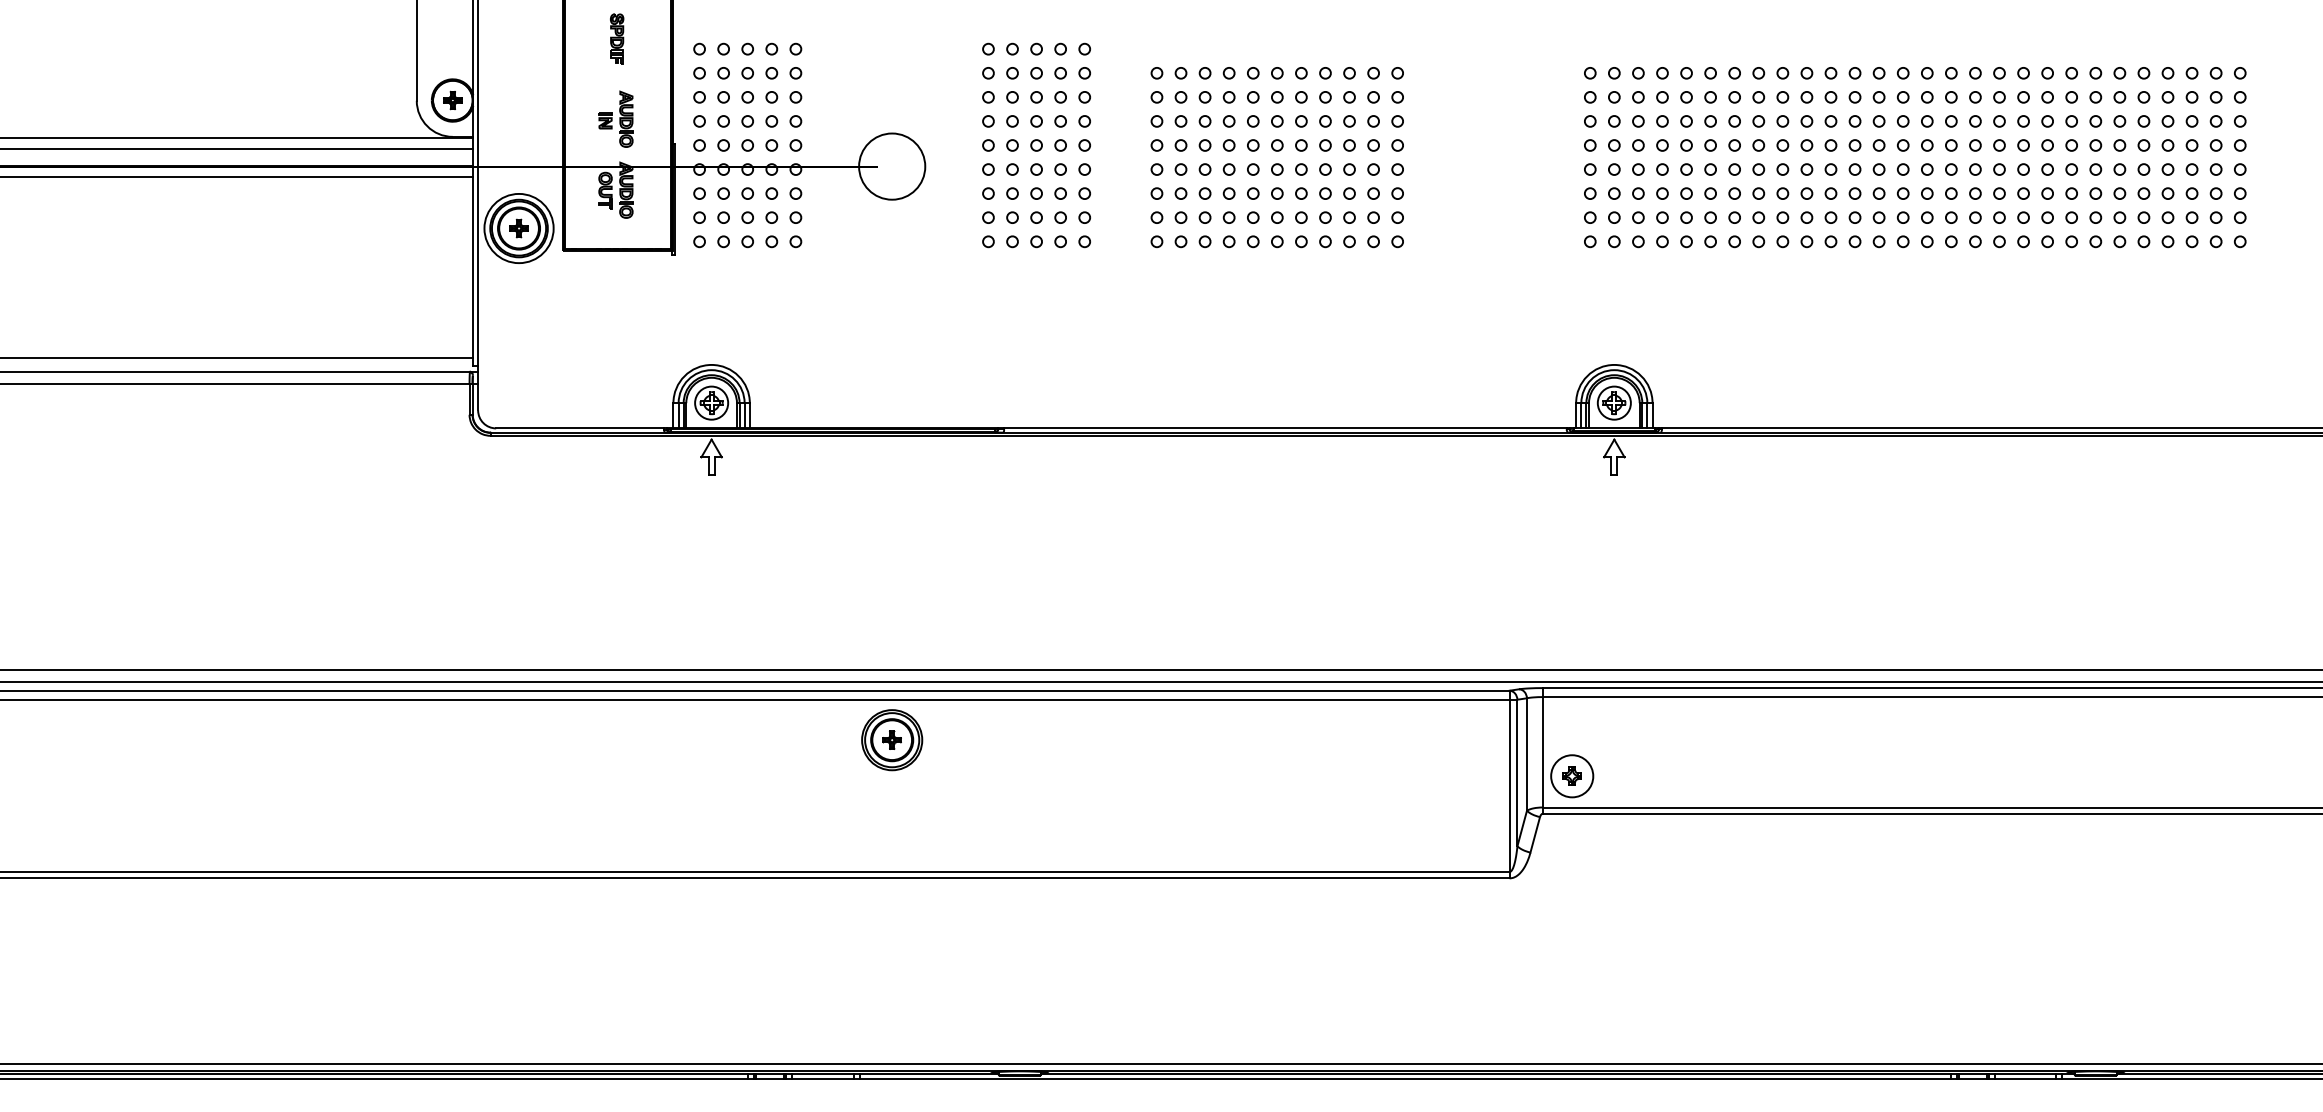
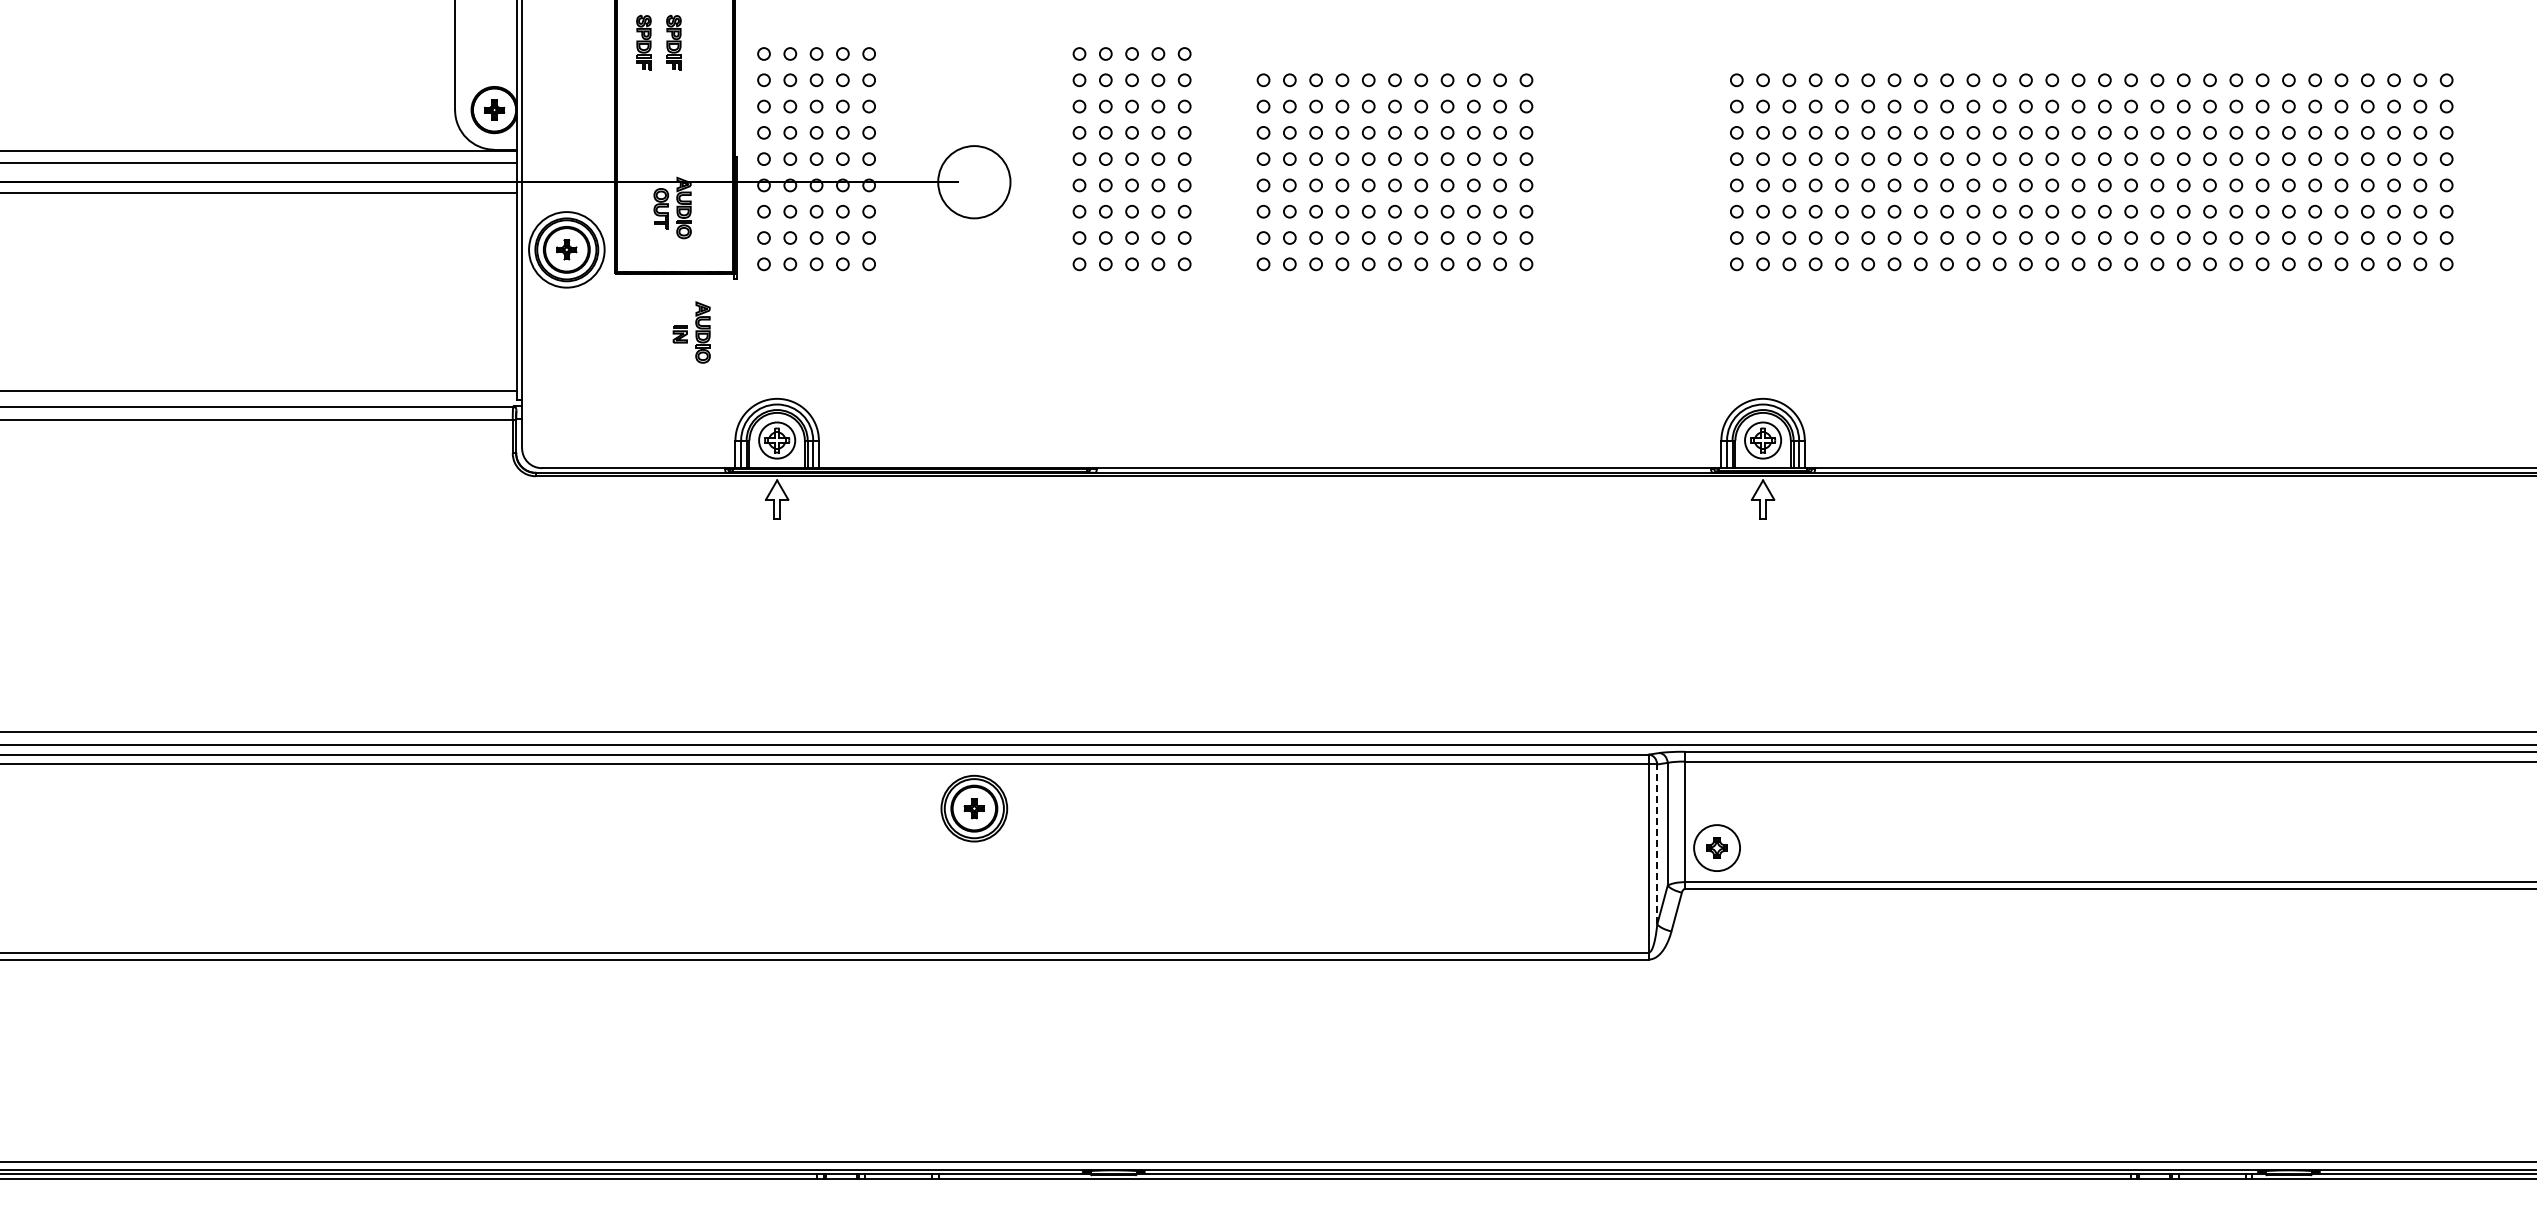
part: (589, 38) -> (643, 42), added
part: (615, 119) -> (691, 332), moved
line: (1517, 772) -> (1657, 844), solid -> dashed

